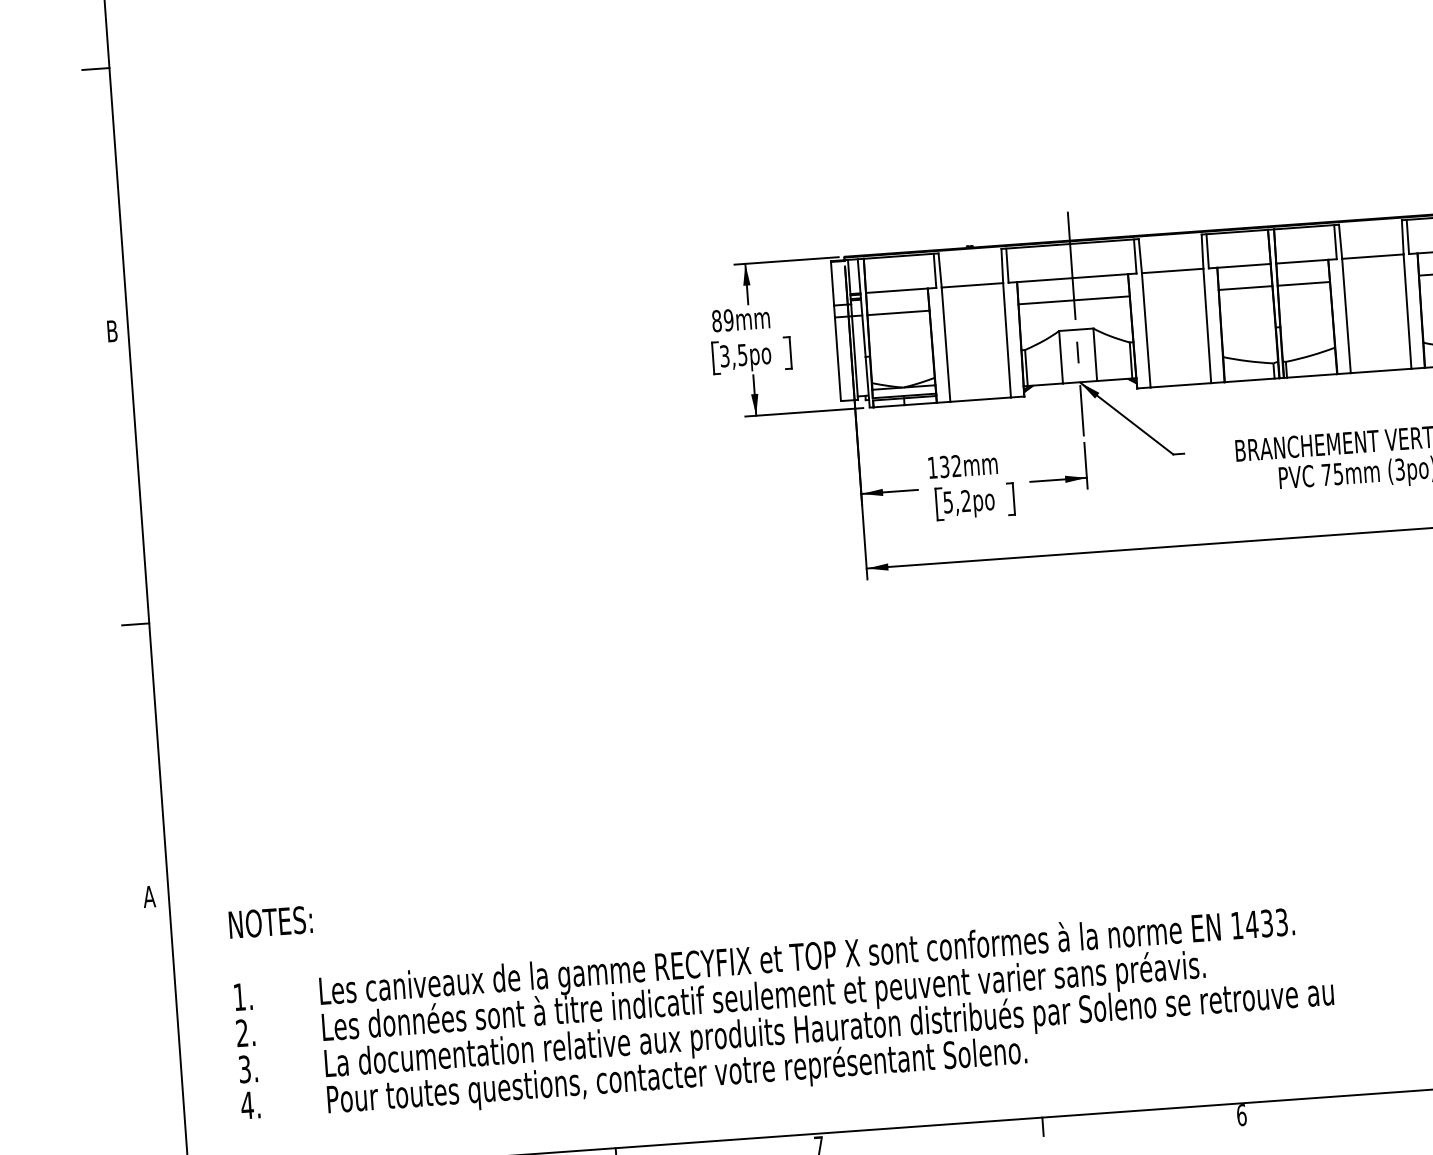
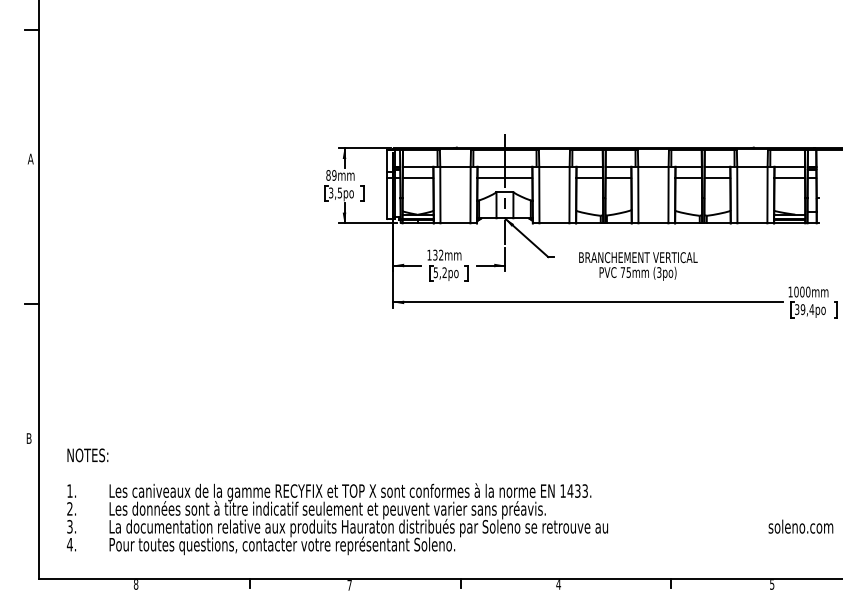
text: (111, 330) -> (30, 158), B -> A
text: (148, 896) -> (28, 438), A -> B
text: (1241, 1115) -> (558, 584), 6 -> 4

